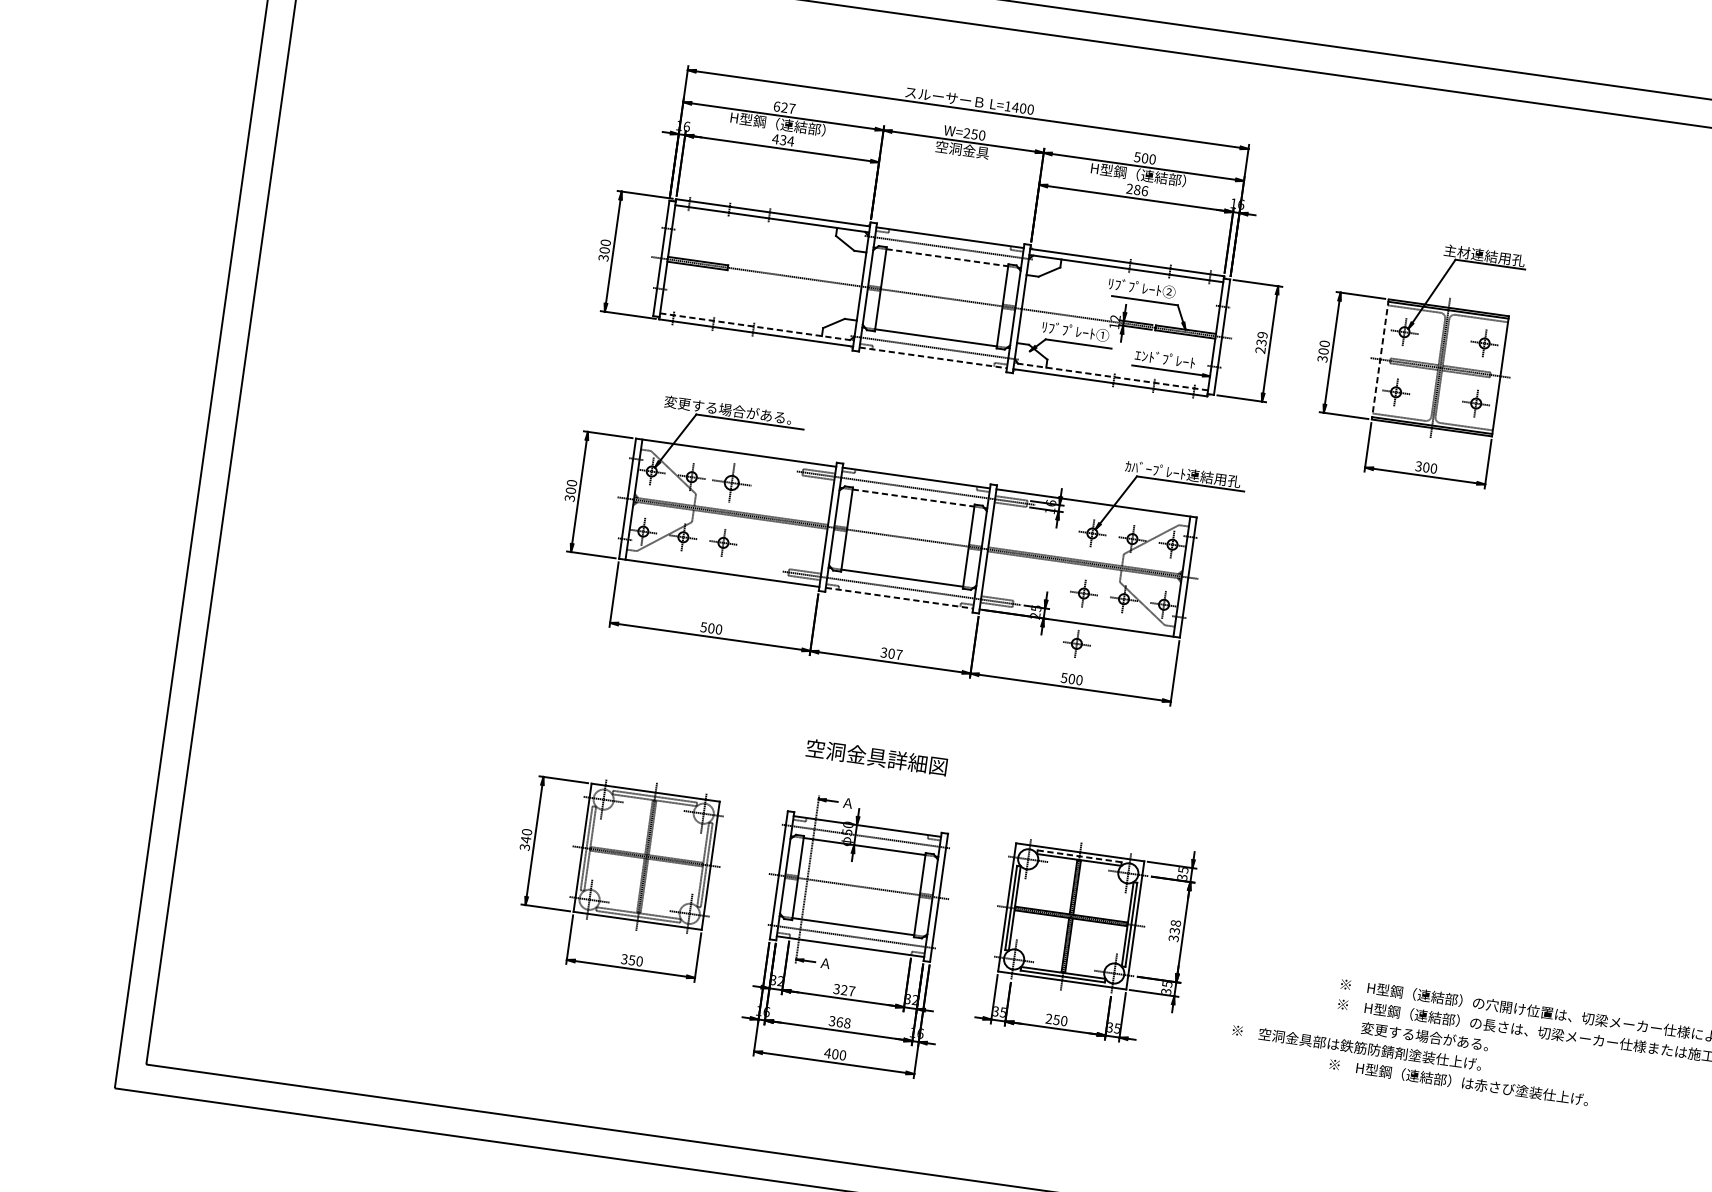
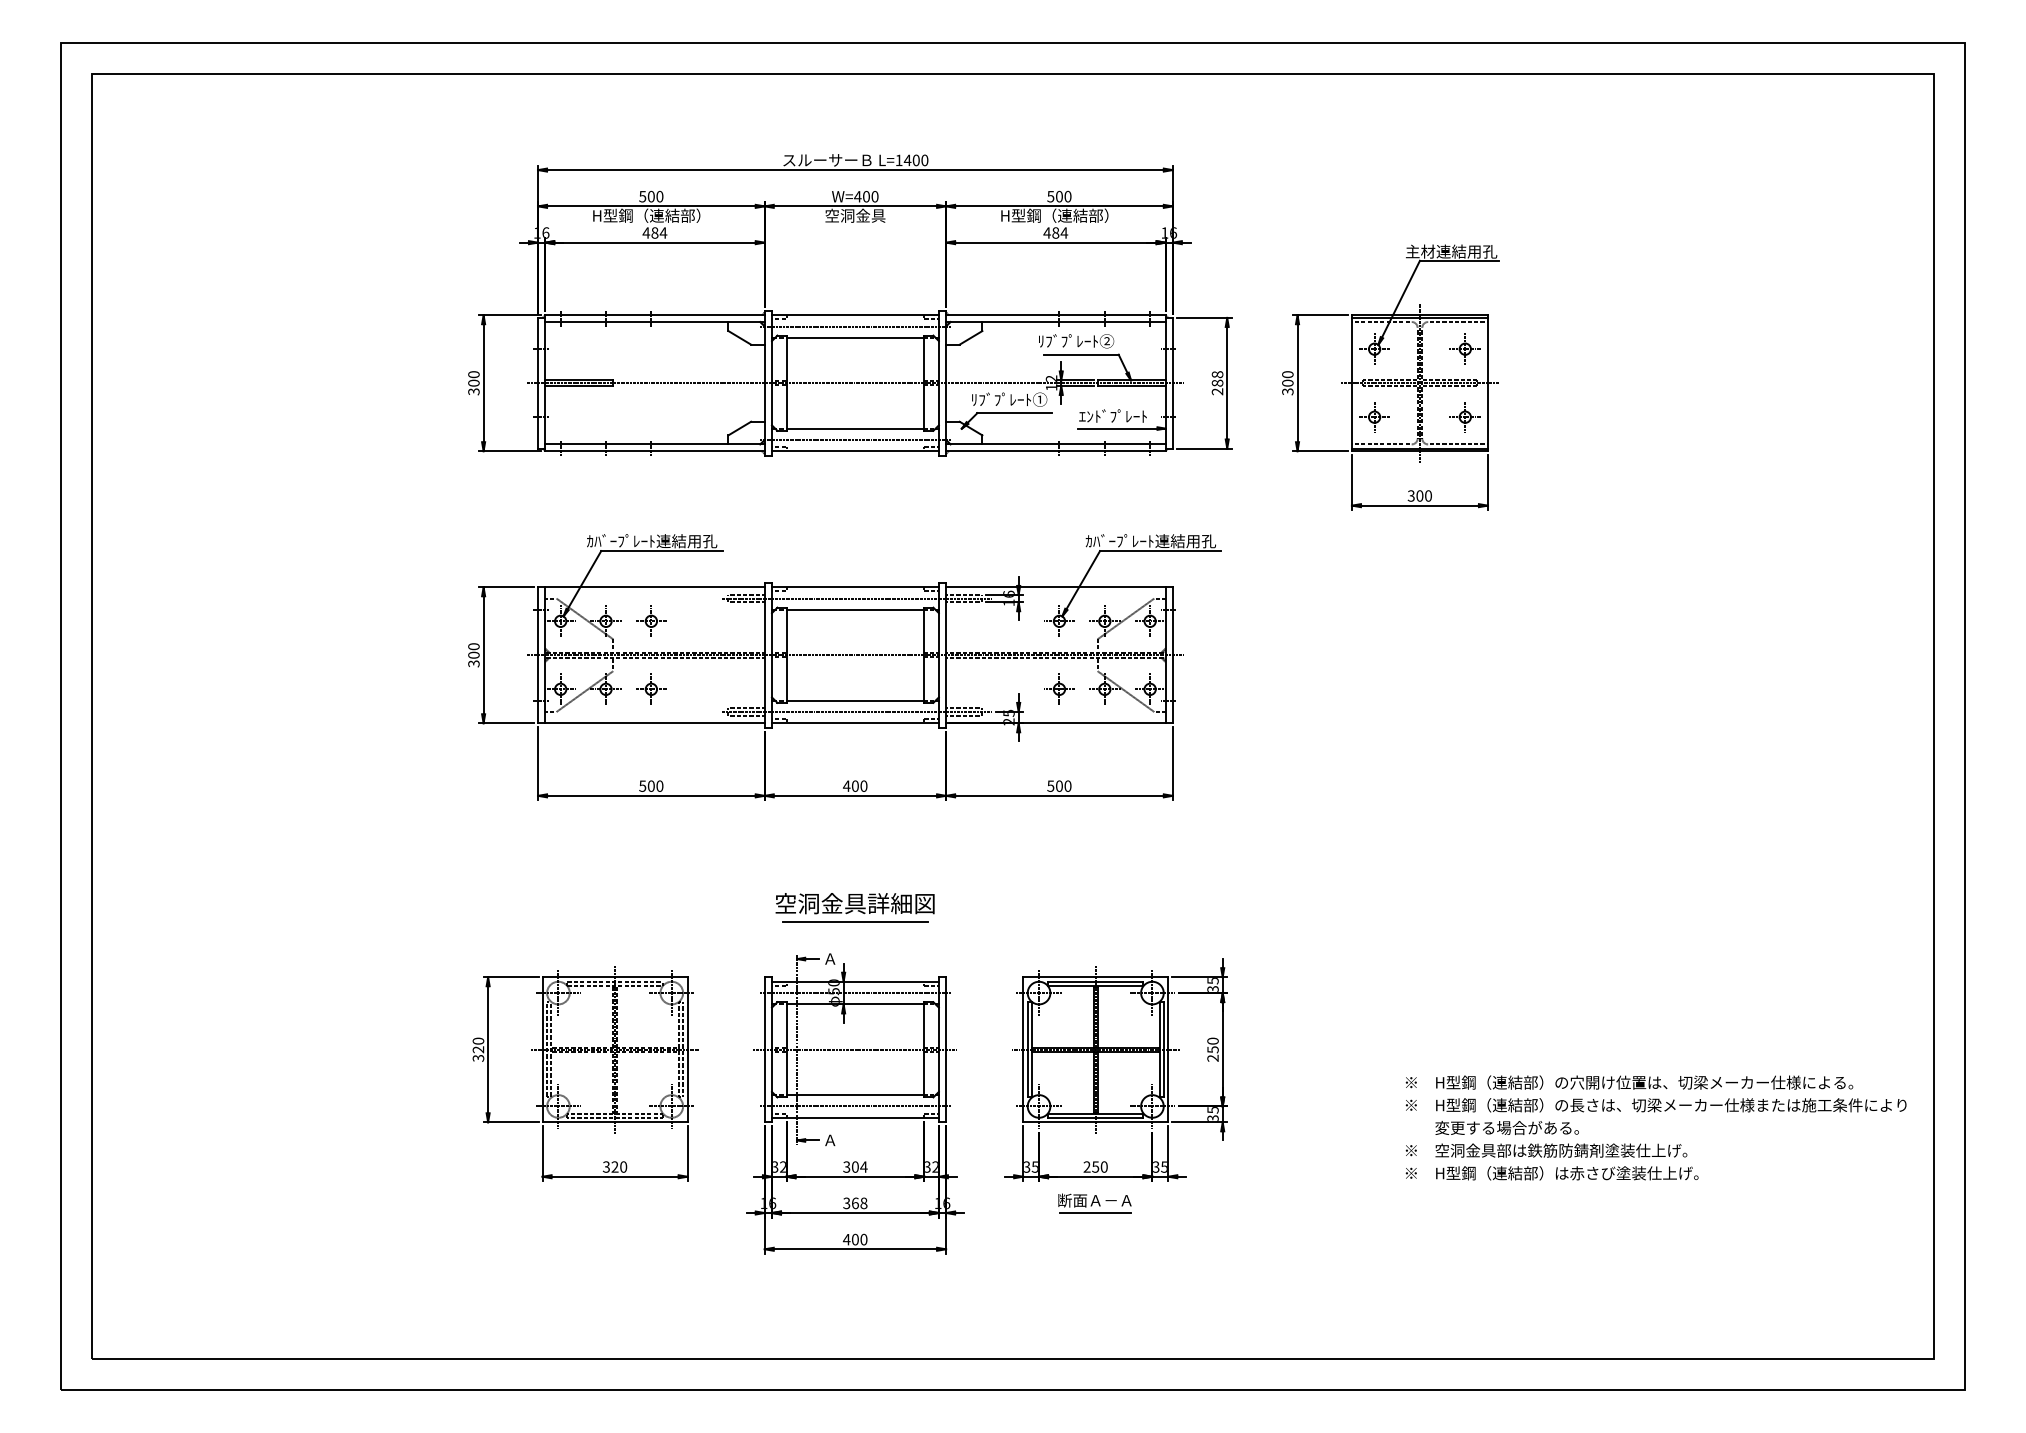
text: (784, 107) -> (651, 196), 627 -> 500
text: (970, 133) -> (861, 196), W=250 -> W=400
text: (782, 139) -> (654, 232), 434 -> 484
text: (1137, 189) -> (1055, 232), 286 -> 484
line: (947, 257) -> (855, 337), dashed -> solid
line: (757, 327) -> (655, 444), dashed -> solid
text: (1262, 338) -> (1217, 378), 239 -> 288
line: (933, 358) -> (855, 451), dashed -> solid
line: (1379, 359) -> (1351, 383), dashed -> solid
line: (1110, 376) -> (1055, 444), dashed -> solid
text: (732, 410) -> (640, 541), 変更する場合がある。 -> ｶﾊﾞｰﾌﾟﾚｰﾄ連結用孔
part: (732, 482) -> (651, 620), size x0.71
line: (913, 497) -> (855, 609), dashed -> solid
line: (899, 598) -> (855, 723), dashed -> solid
part: (1076, 643) -> (1059, 745), removed
text: (890, 653) -> (854, 785), 307 -> 400
line: (874, 773) -> (854, 921), added
text: (526, 839) -> (478, 1049), 340 -> 320
line: (1079, 856) -> (1095, 981), dashed -> solid
text: (1174, 930) -> (1212, 1049), 338 -> 250
text: (631, 959) -> (614, 1166), 350 -> 320
text: (848, 990) -> (859, 1166), 327 -> 304
text: (1357, 1047) -> (1546, 1150), moved
part: (1051, 1052) -> (1094, 1203), added

